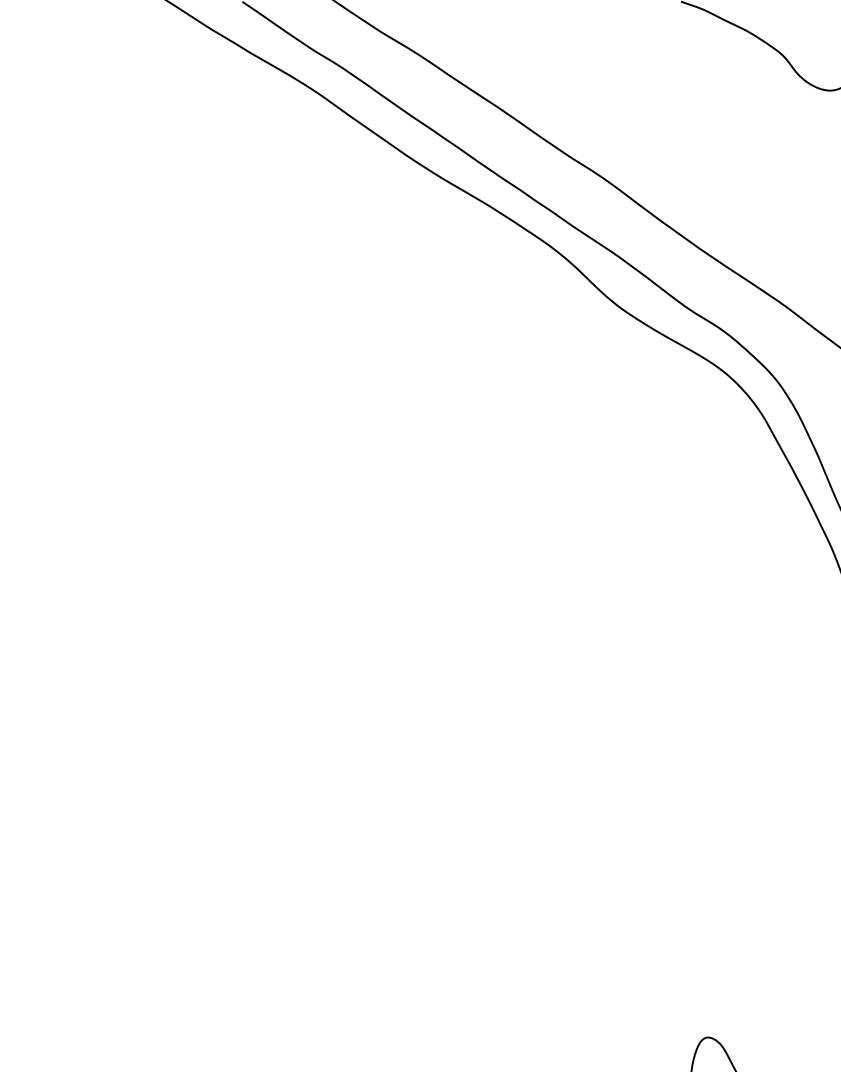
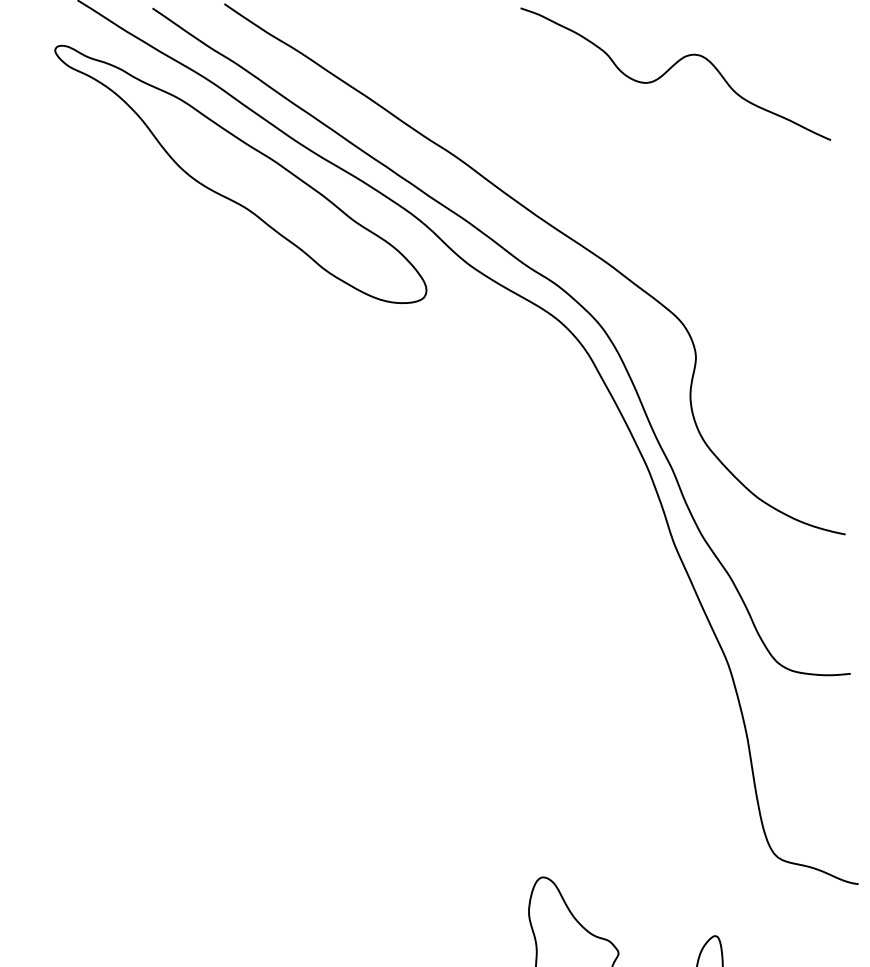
part: (347, 198) -> (240, 173), added

